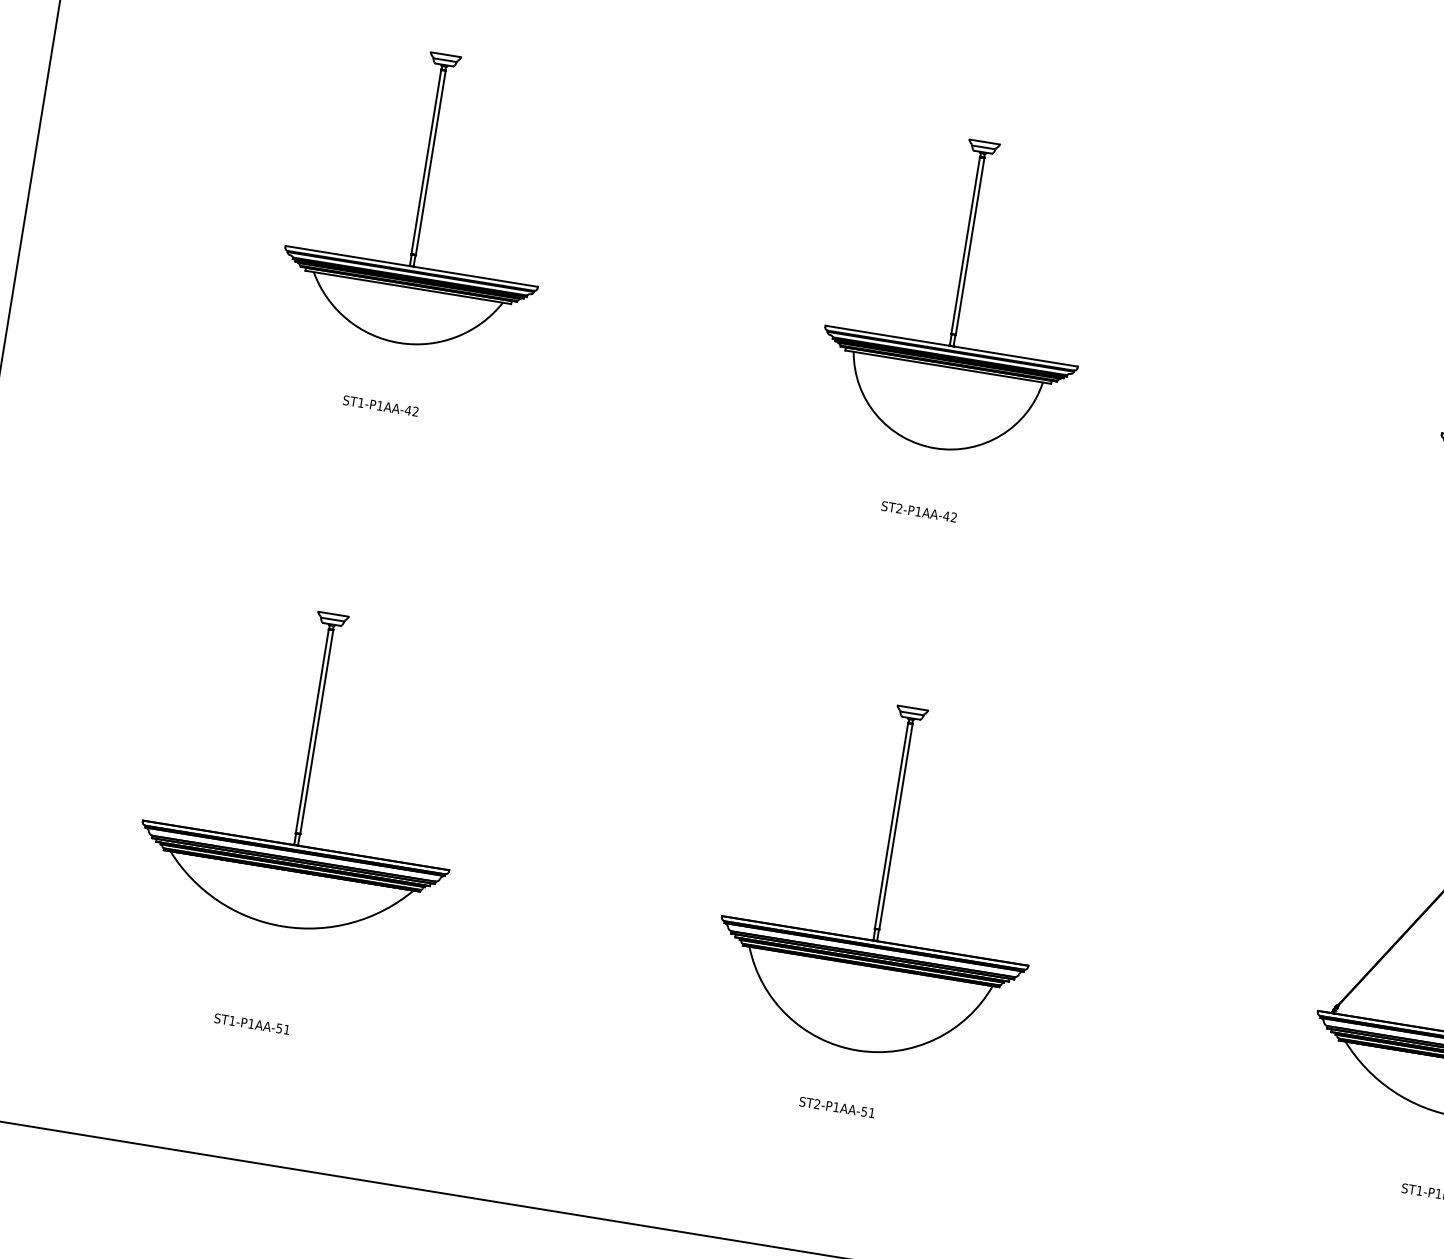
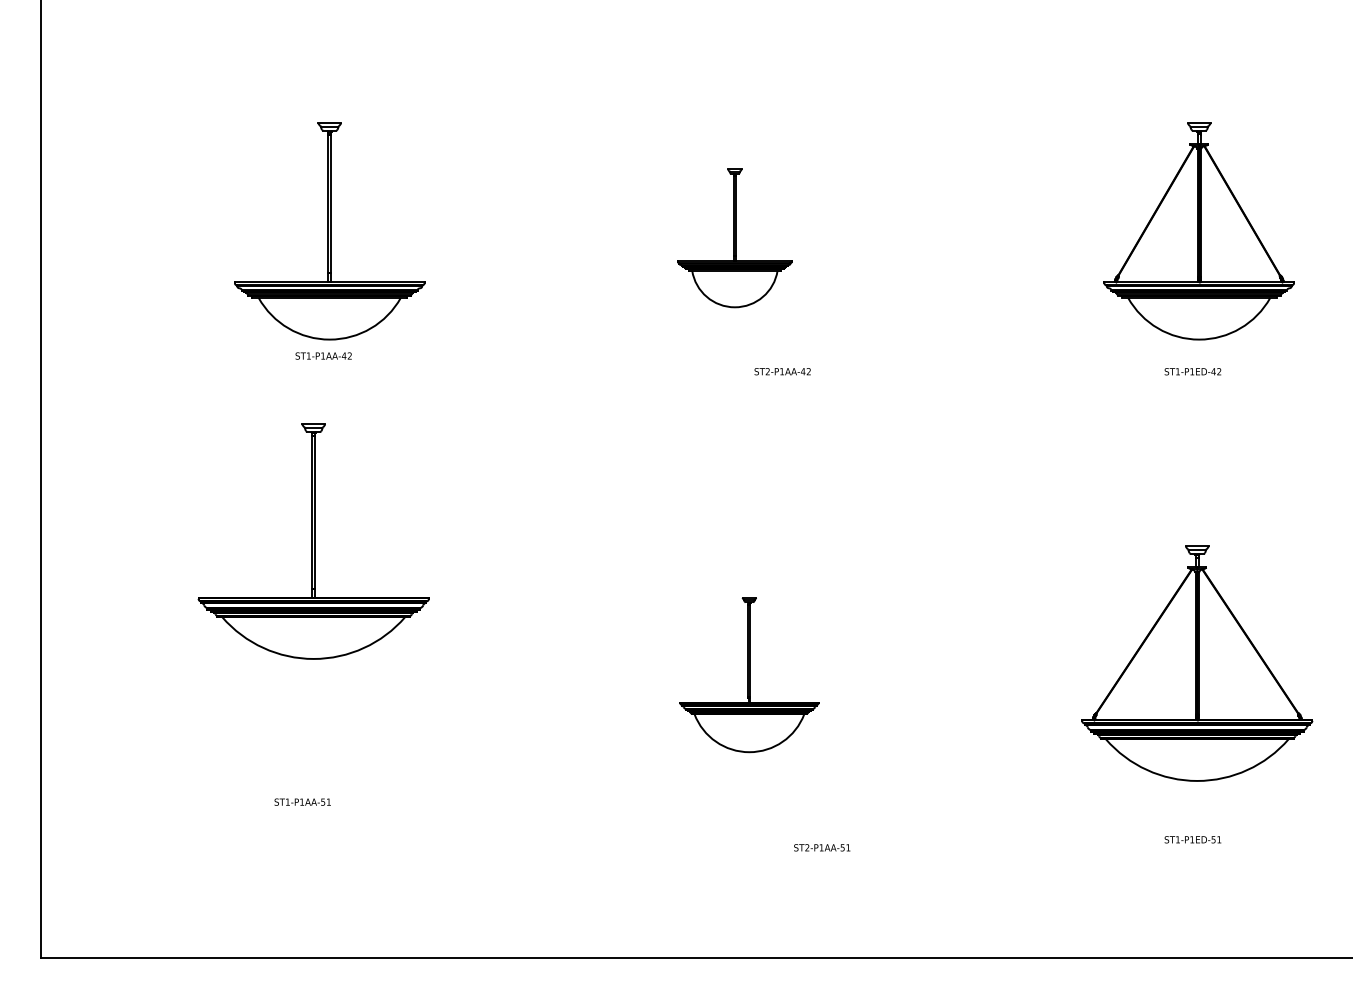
part: (959, 295) -> (734, 238), size x0.6
text: (380, 405) -> (323, 355), moved
text: (918, 511) -> (782, 371), moved
part: (307, 770) -> (313, 541), moved
part: (885, 878) -> (749, 674), size x0.6
text: (252, 1023) -> (302, 801), moved
text: (837, 1107) -> (822, 847), moved

